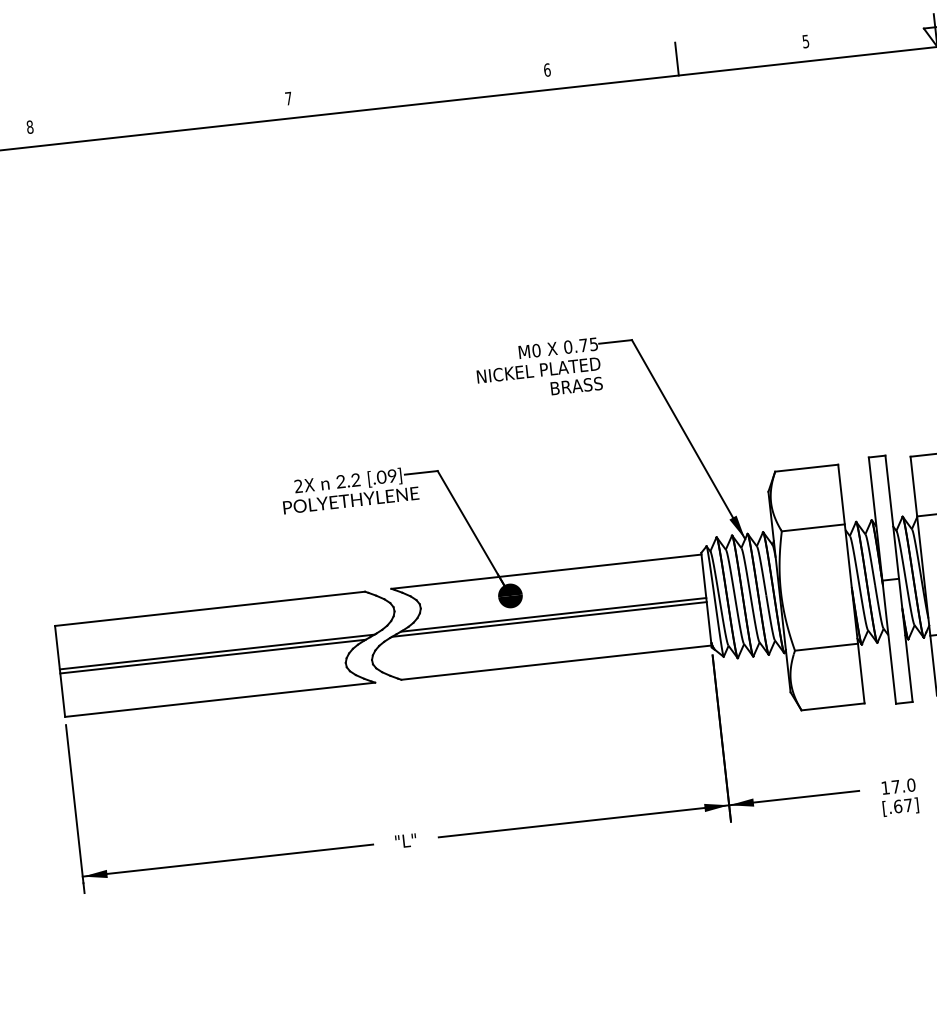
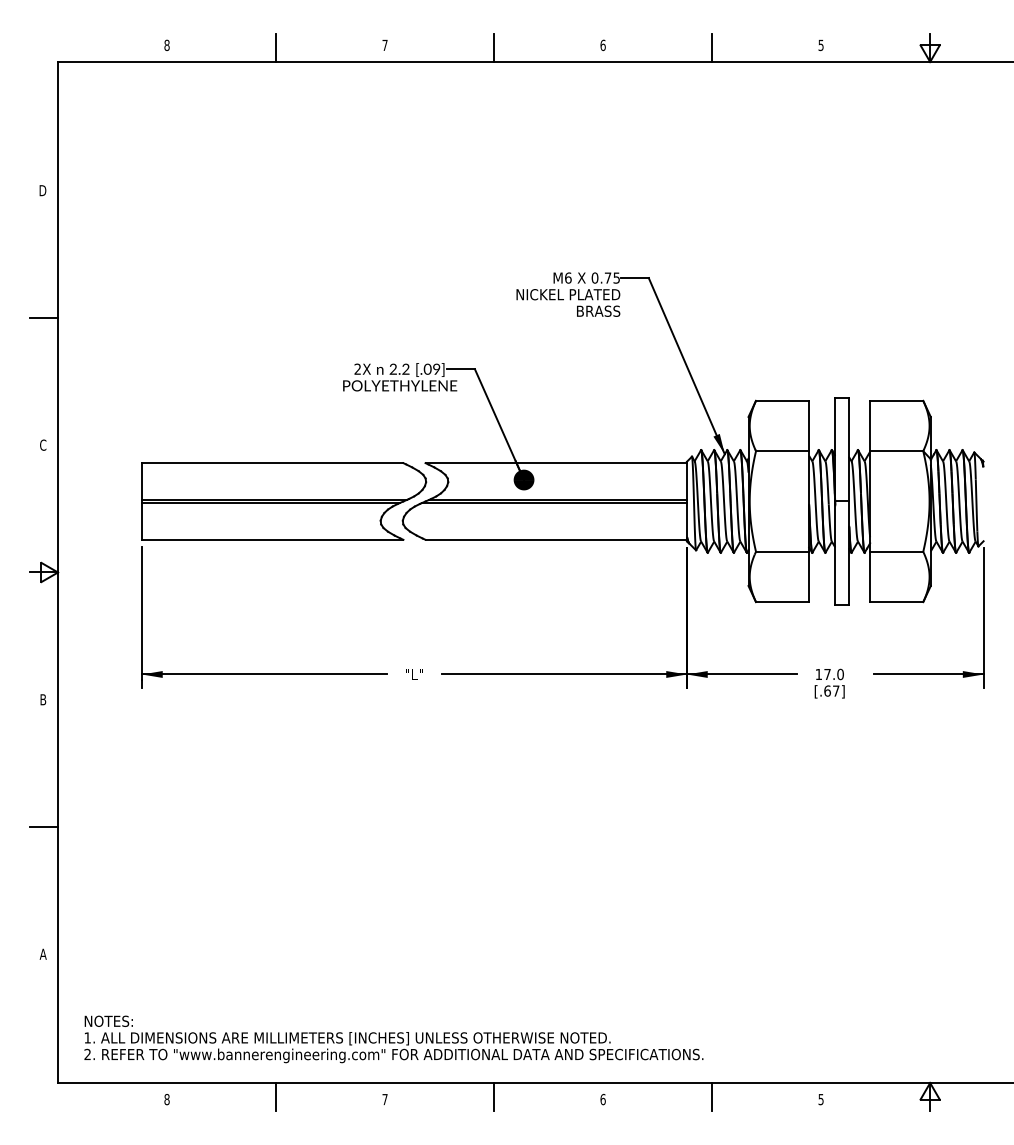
line: (418, 87) -> (494, 48), added
line: (160, 116) -> (276, 48), added
text: (536, 349) -> (568, 277), M0 -> M6

